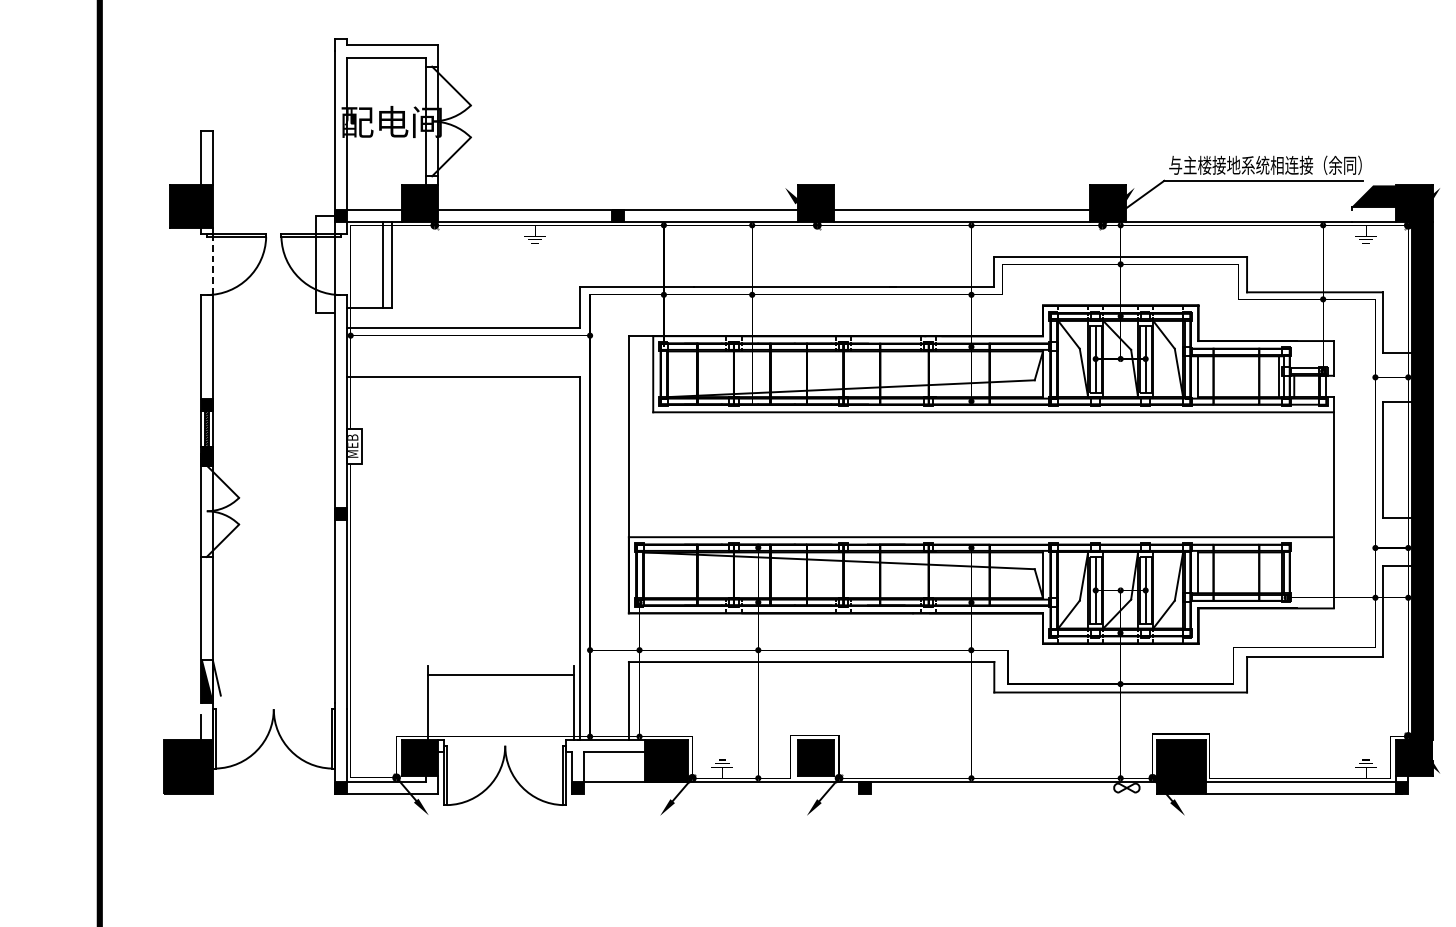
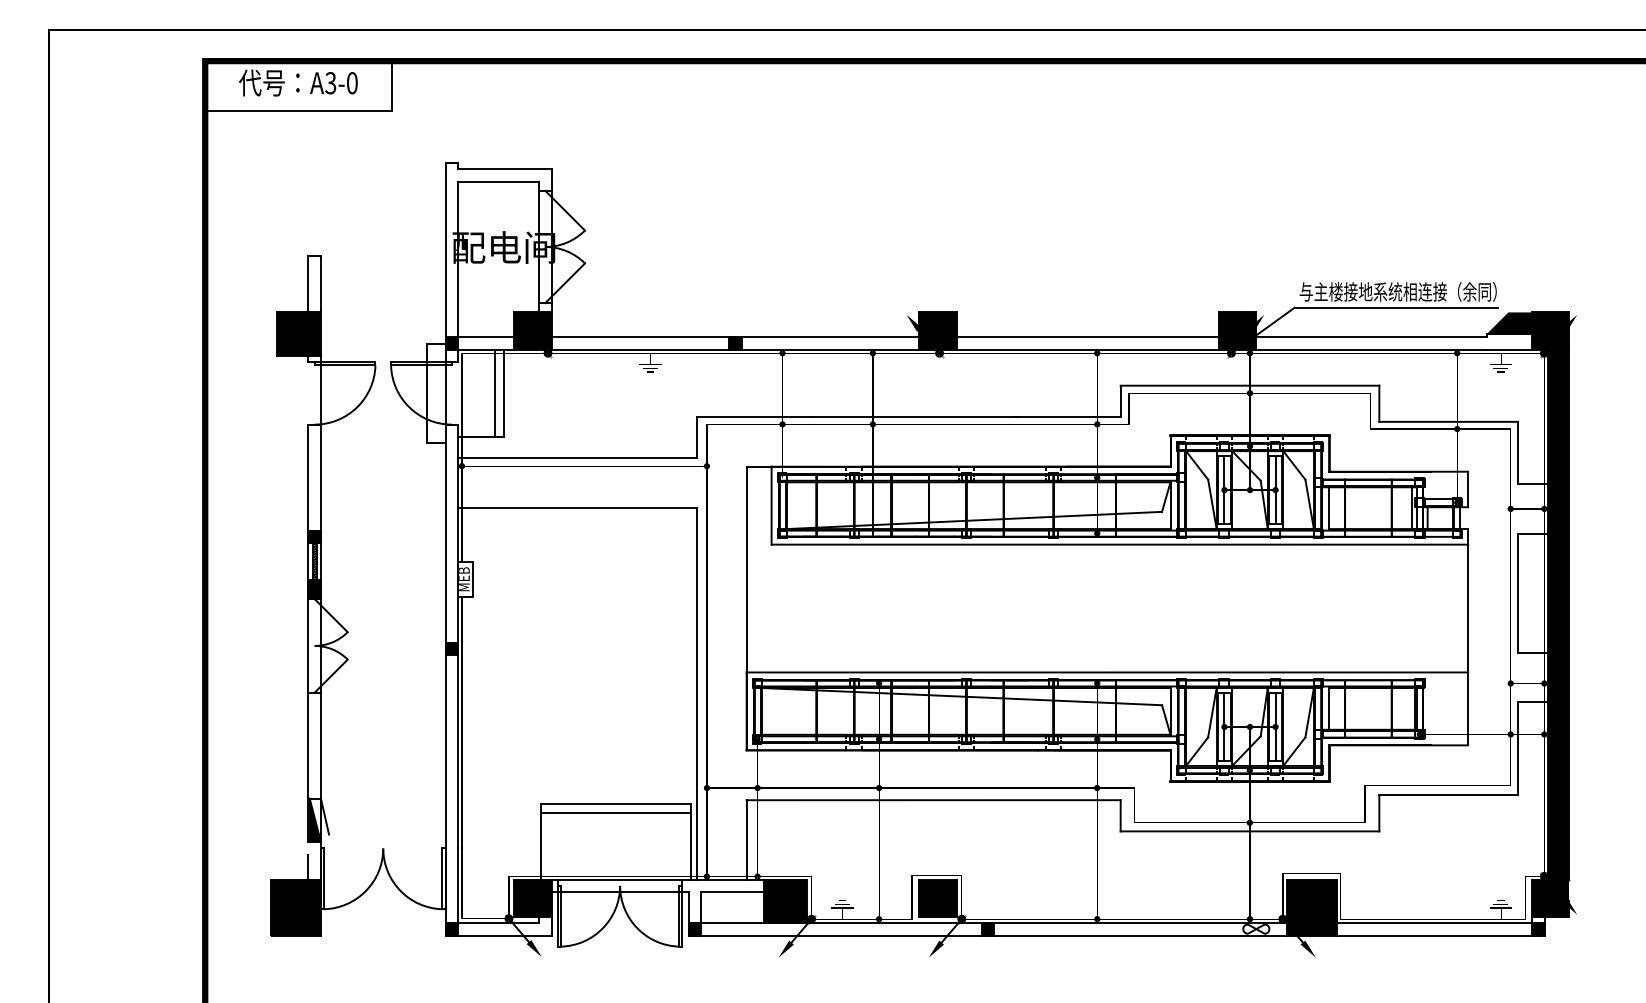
line: (1238, 209) -> (1370, 337), added
line: (212, 264) -> (320, 393), dashed -> solid
line: (500, 665) -> (615, 803), added
line: (504, 739) -> (619, 879), added
line: (504, 752) -> (619, 892), added
line: (864, 794) -> (987, 935), added

